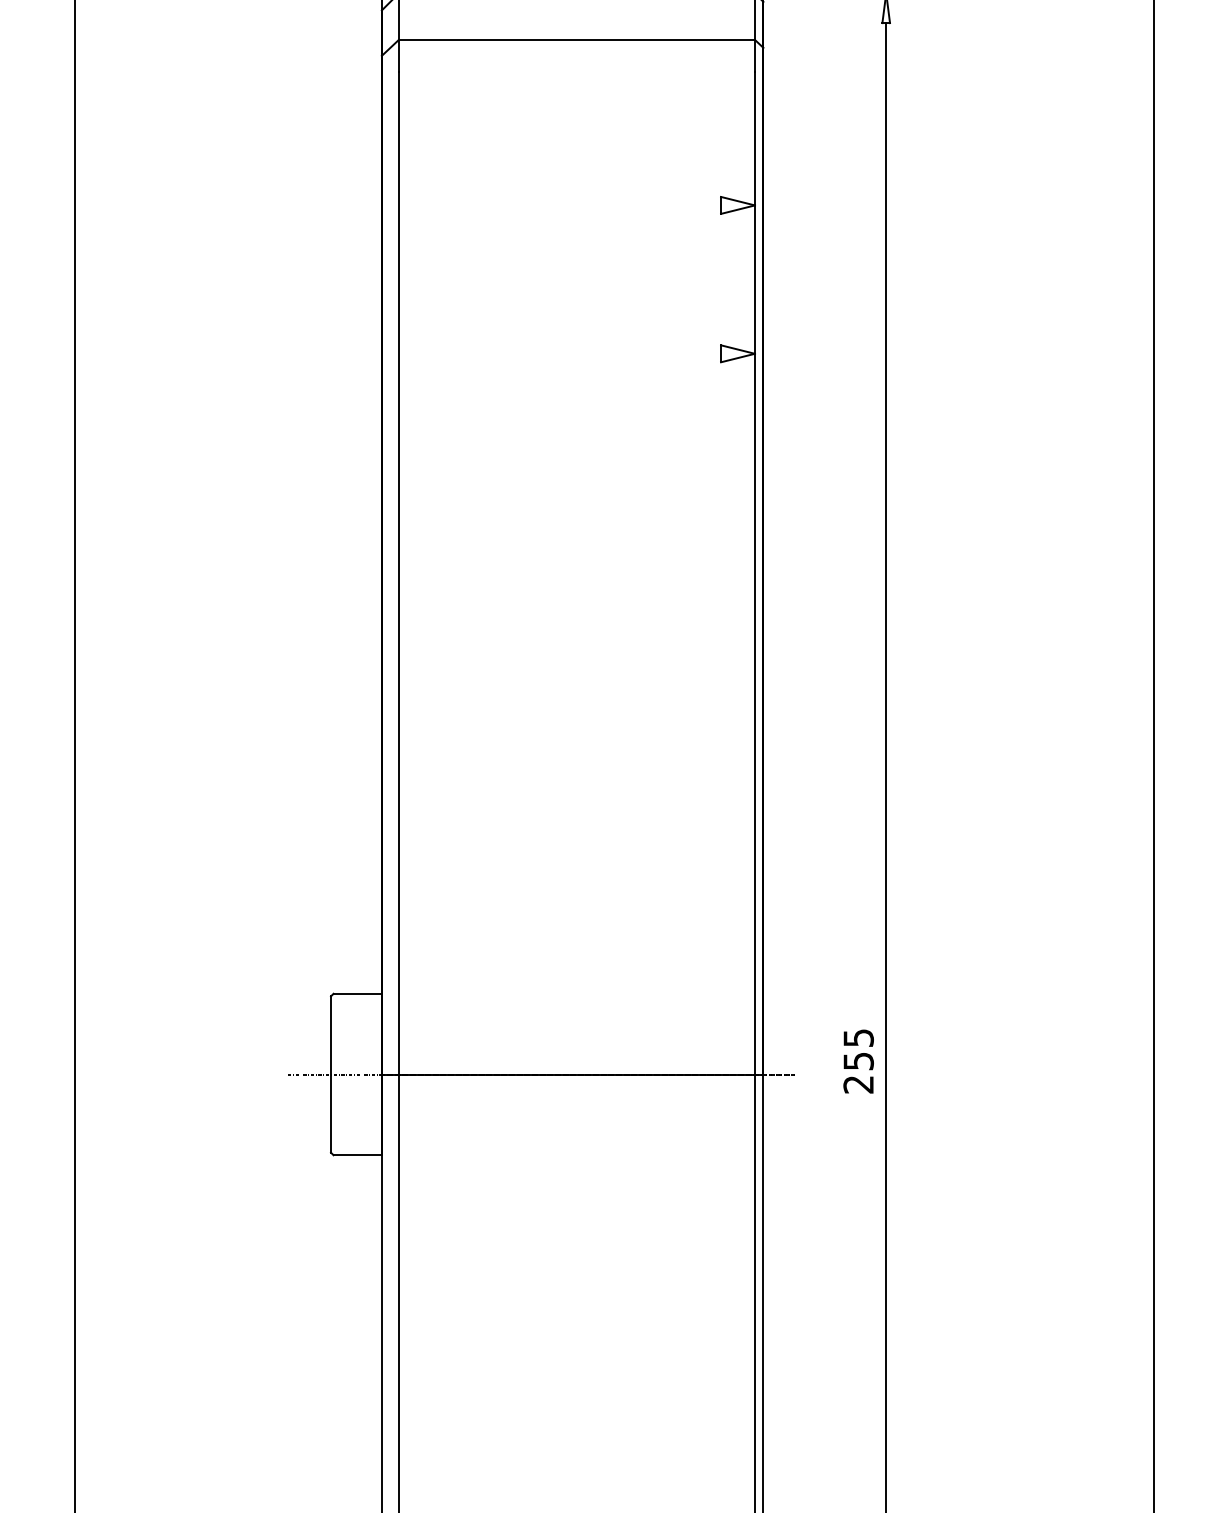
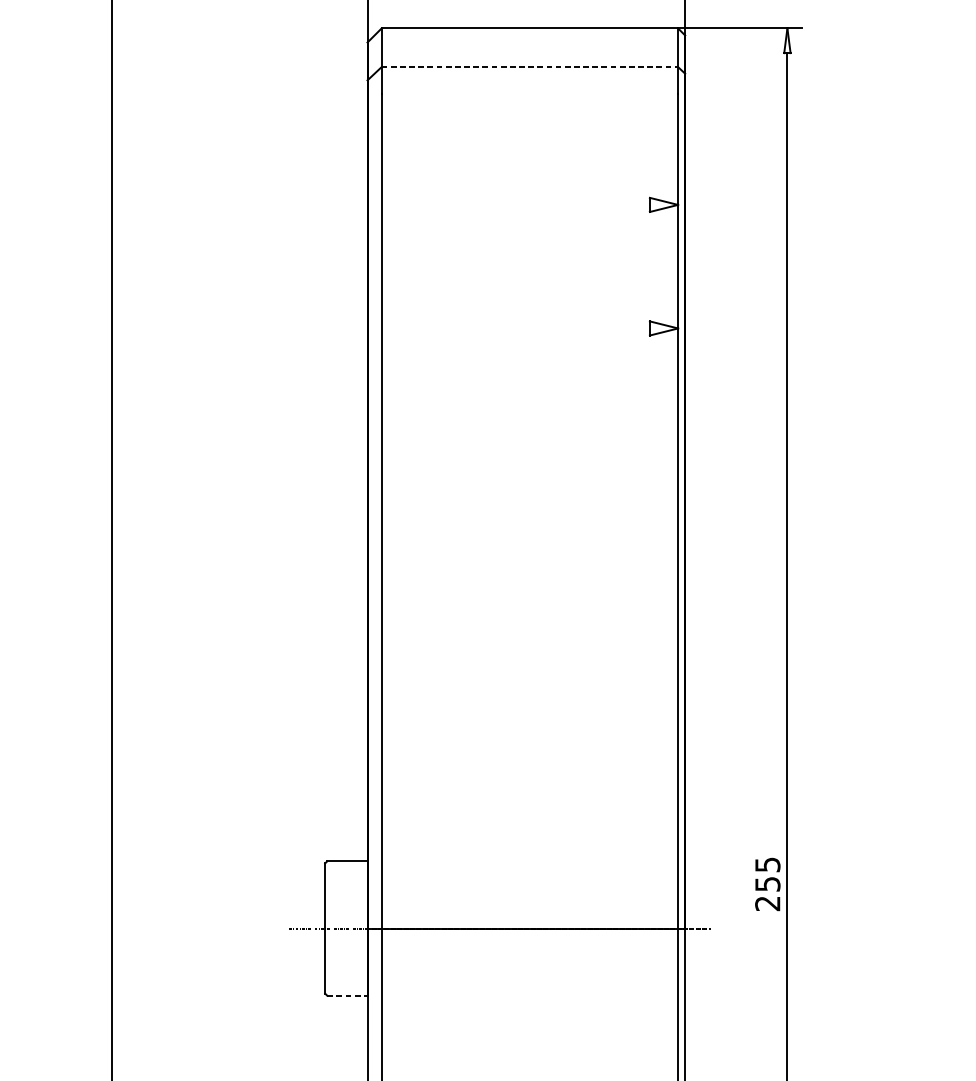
line: (577, 39) -> (530, 66), solid -> dashed
text: (858, 1061) -> (767, 884), moved
line: (358, 1155) -> (348, 995), solid -> dashed

